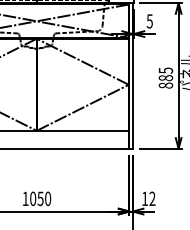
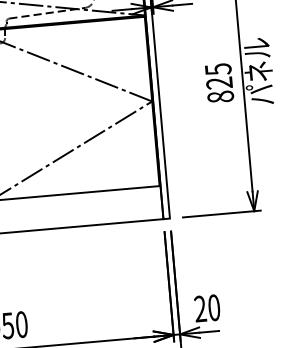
text: (165, 78) -> (218, 83), 885 -> 825
text: (148, 198) -> (206, 307), 12 -> 20

